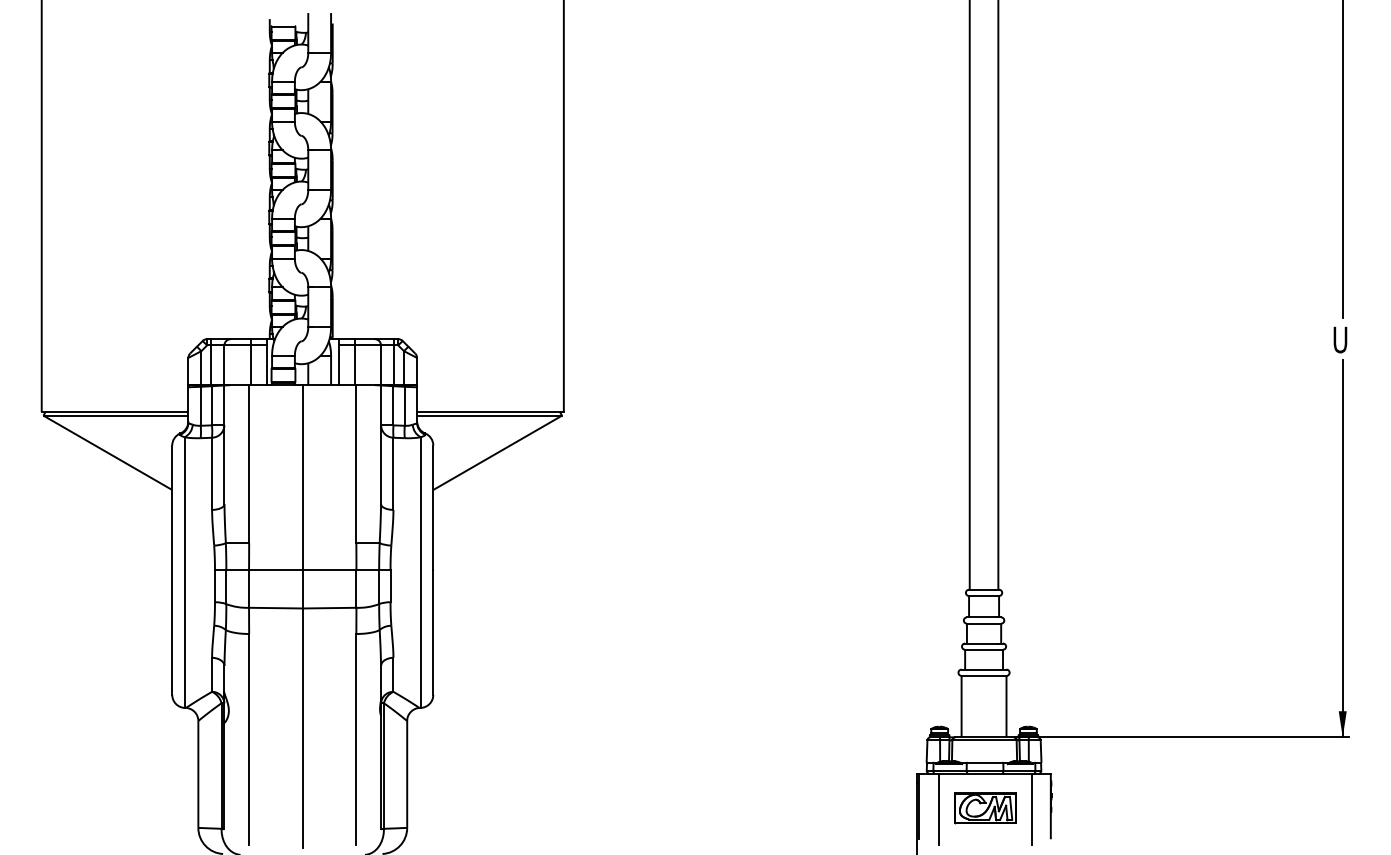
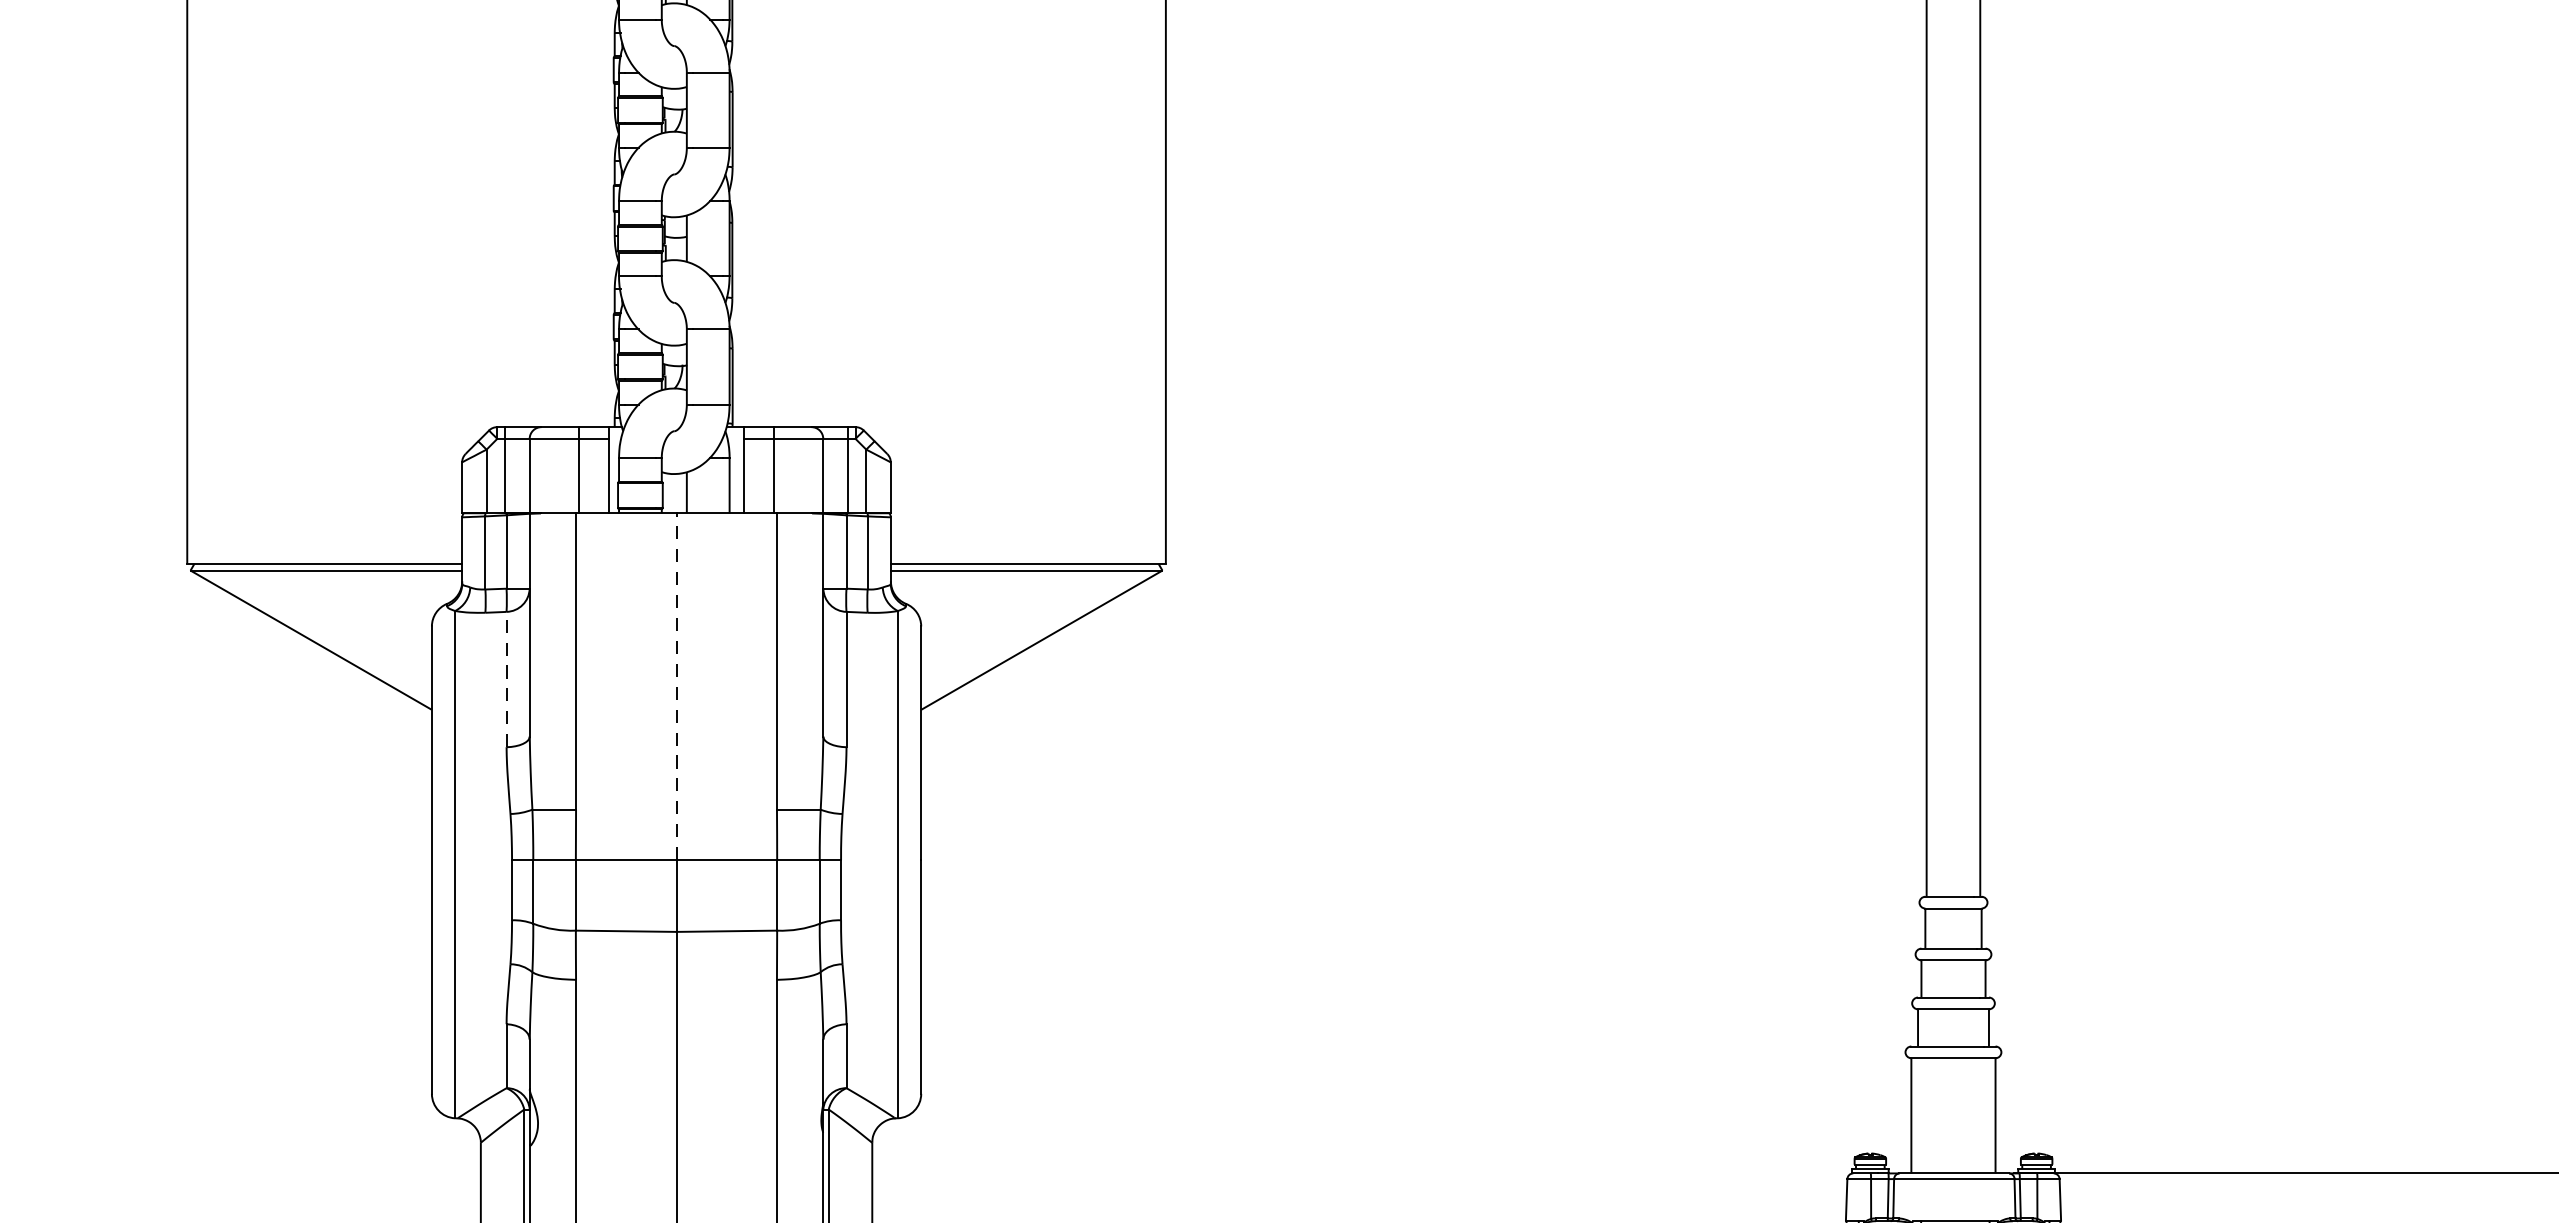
line: (212, 473) -> (507, 678), solid -> dashed
line: (302, 477) -> (676, 686), solid -> dashed

